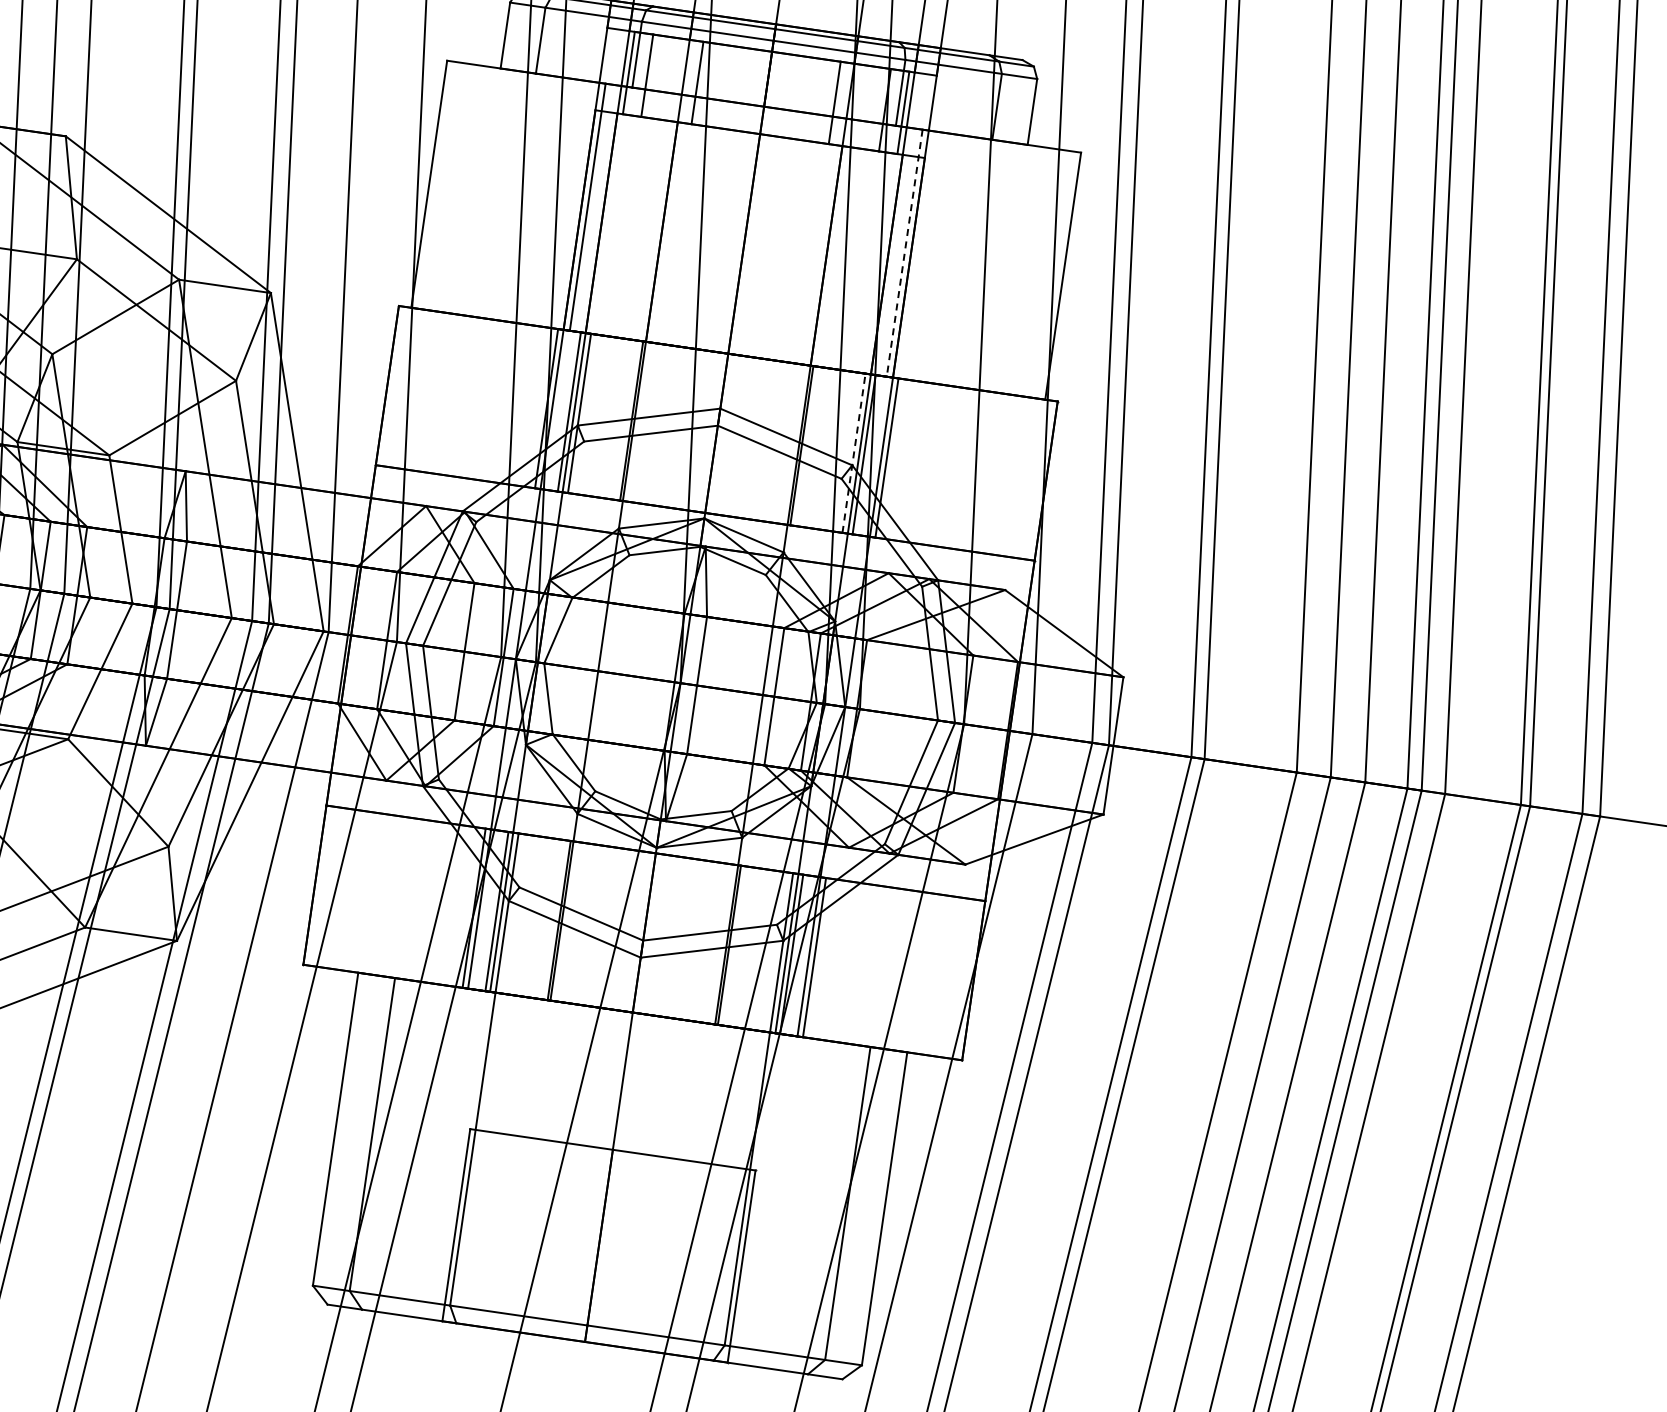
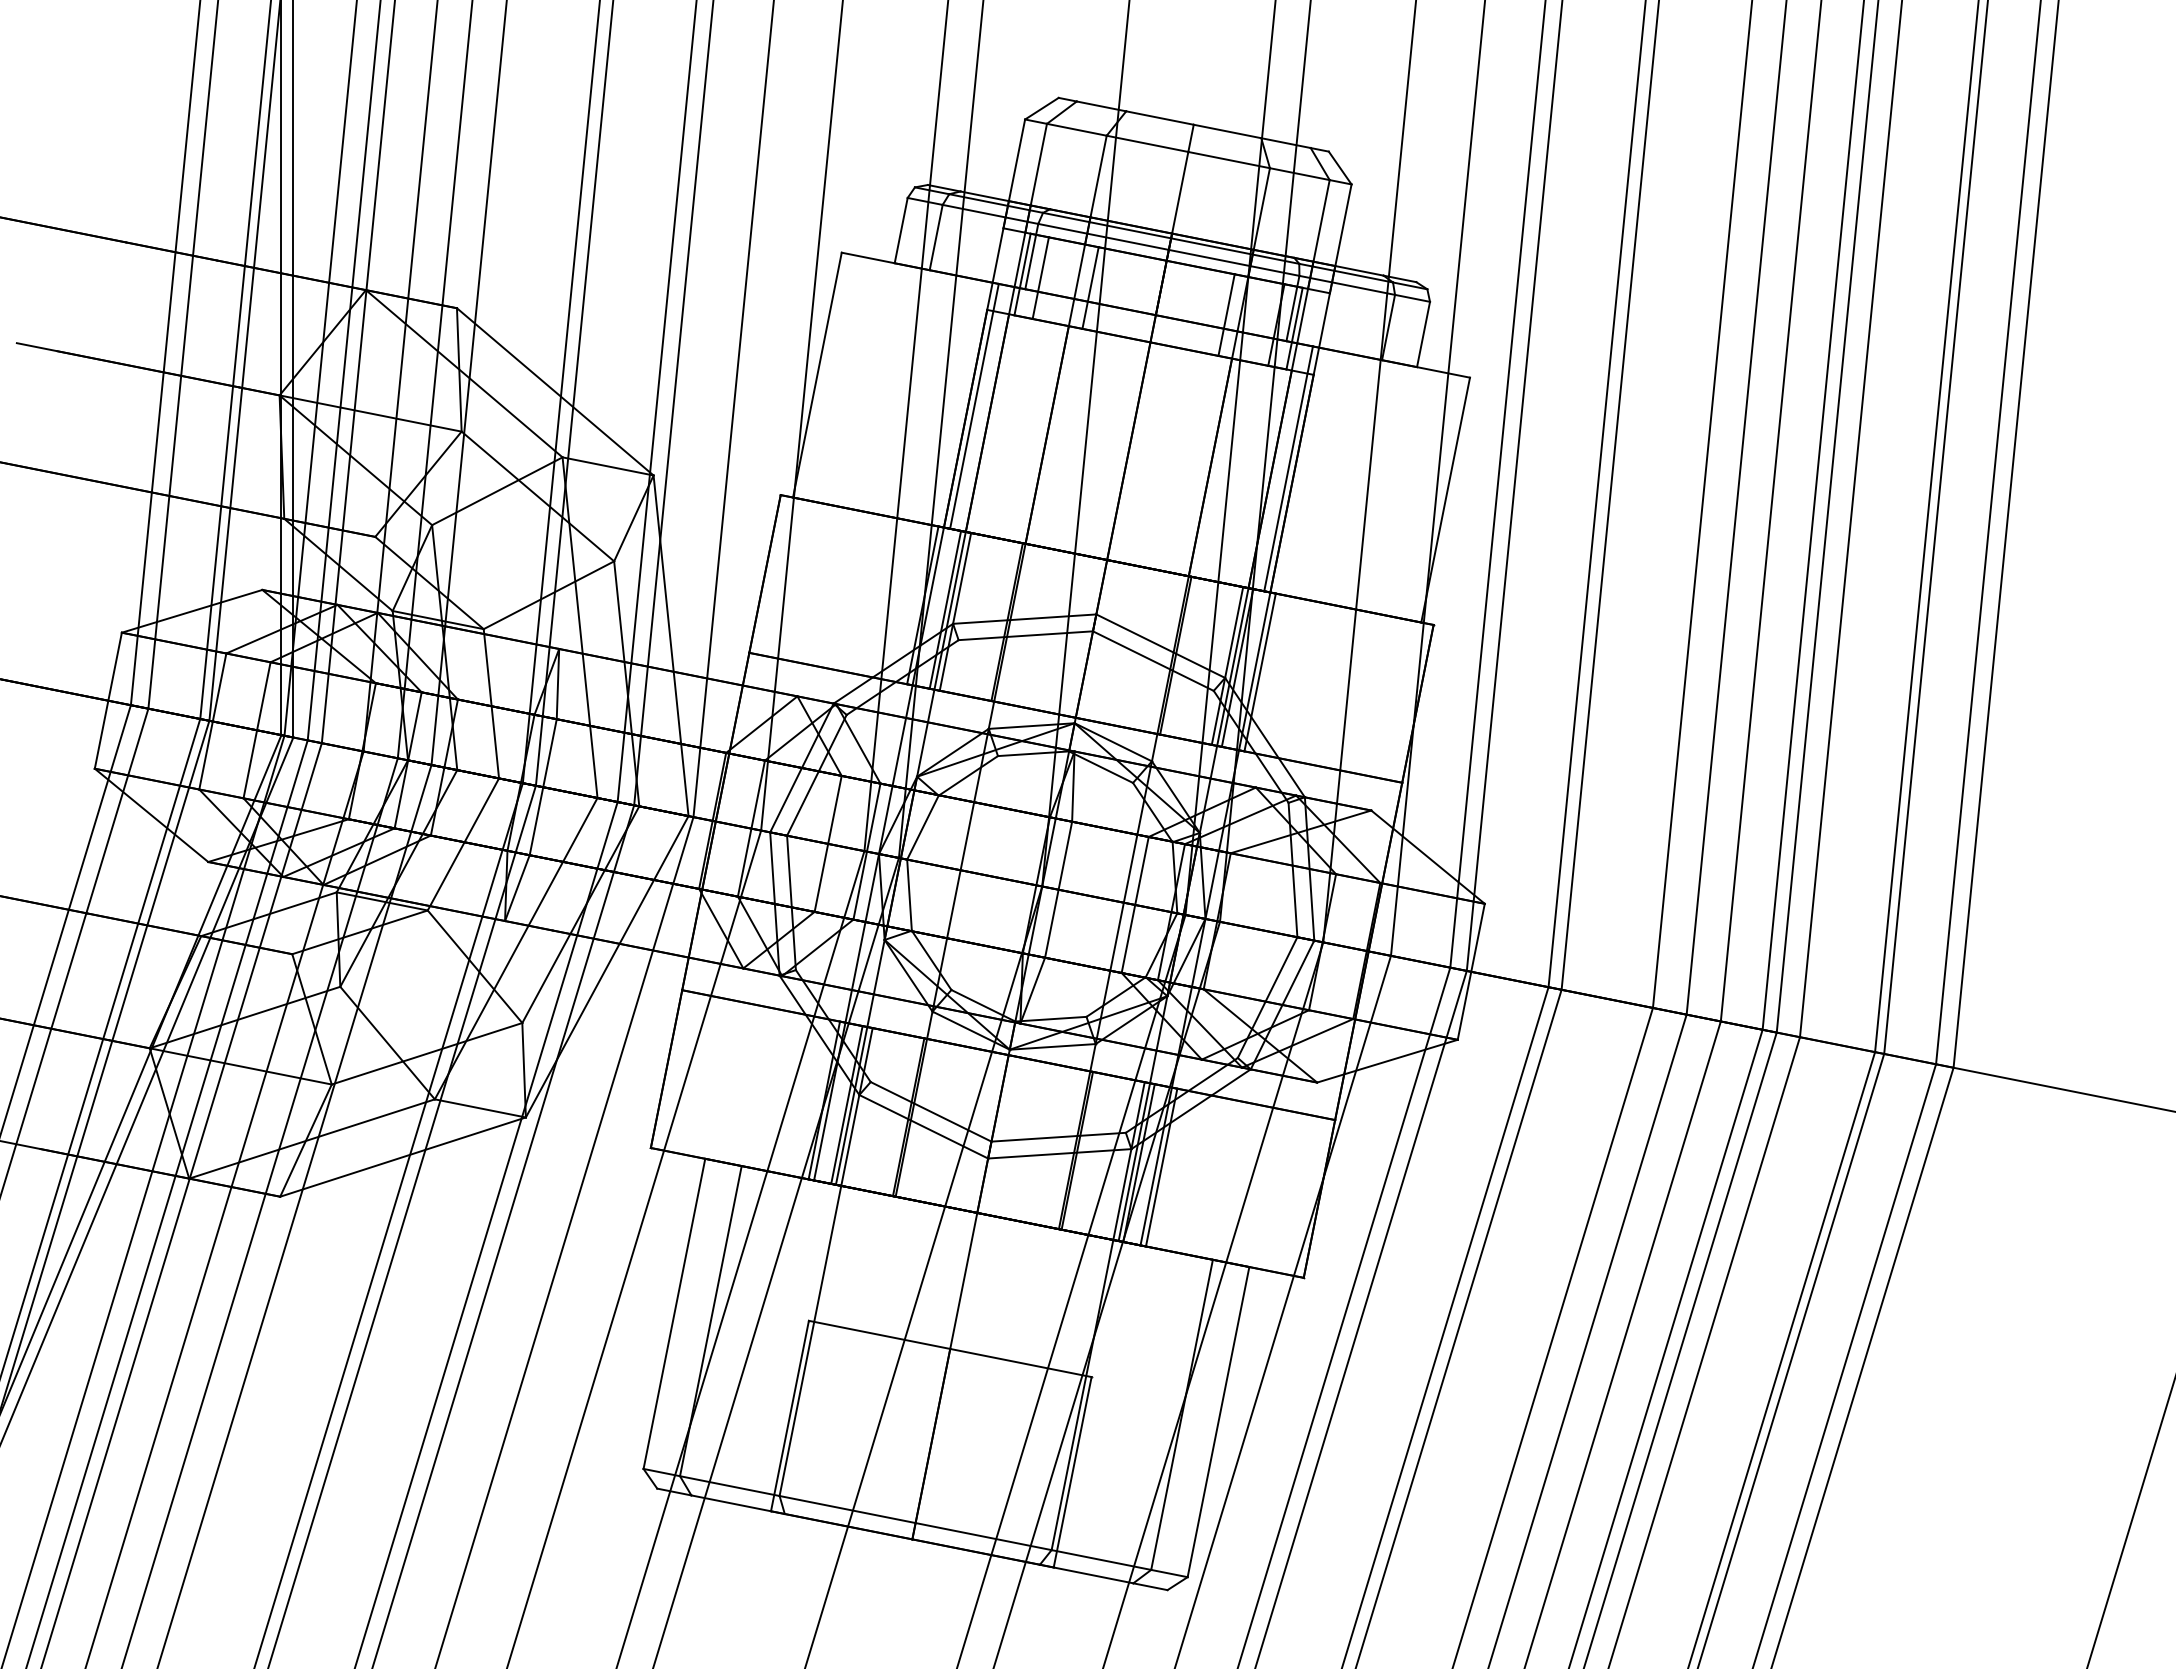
line: (904, 252) -> (1288, 468), dashed -> solid
line: (853, 452) -> (1227, 665), dashed -> solid

